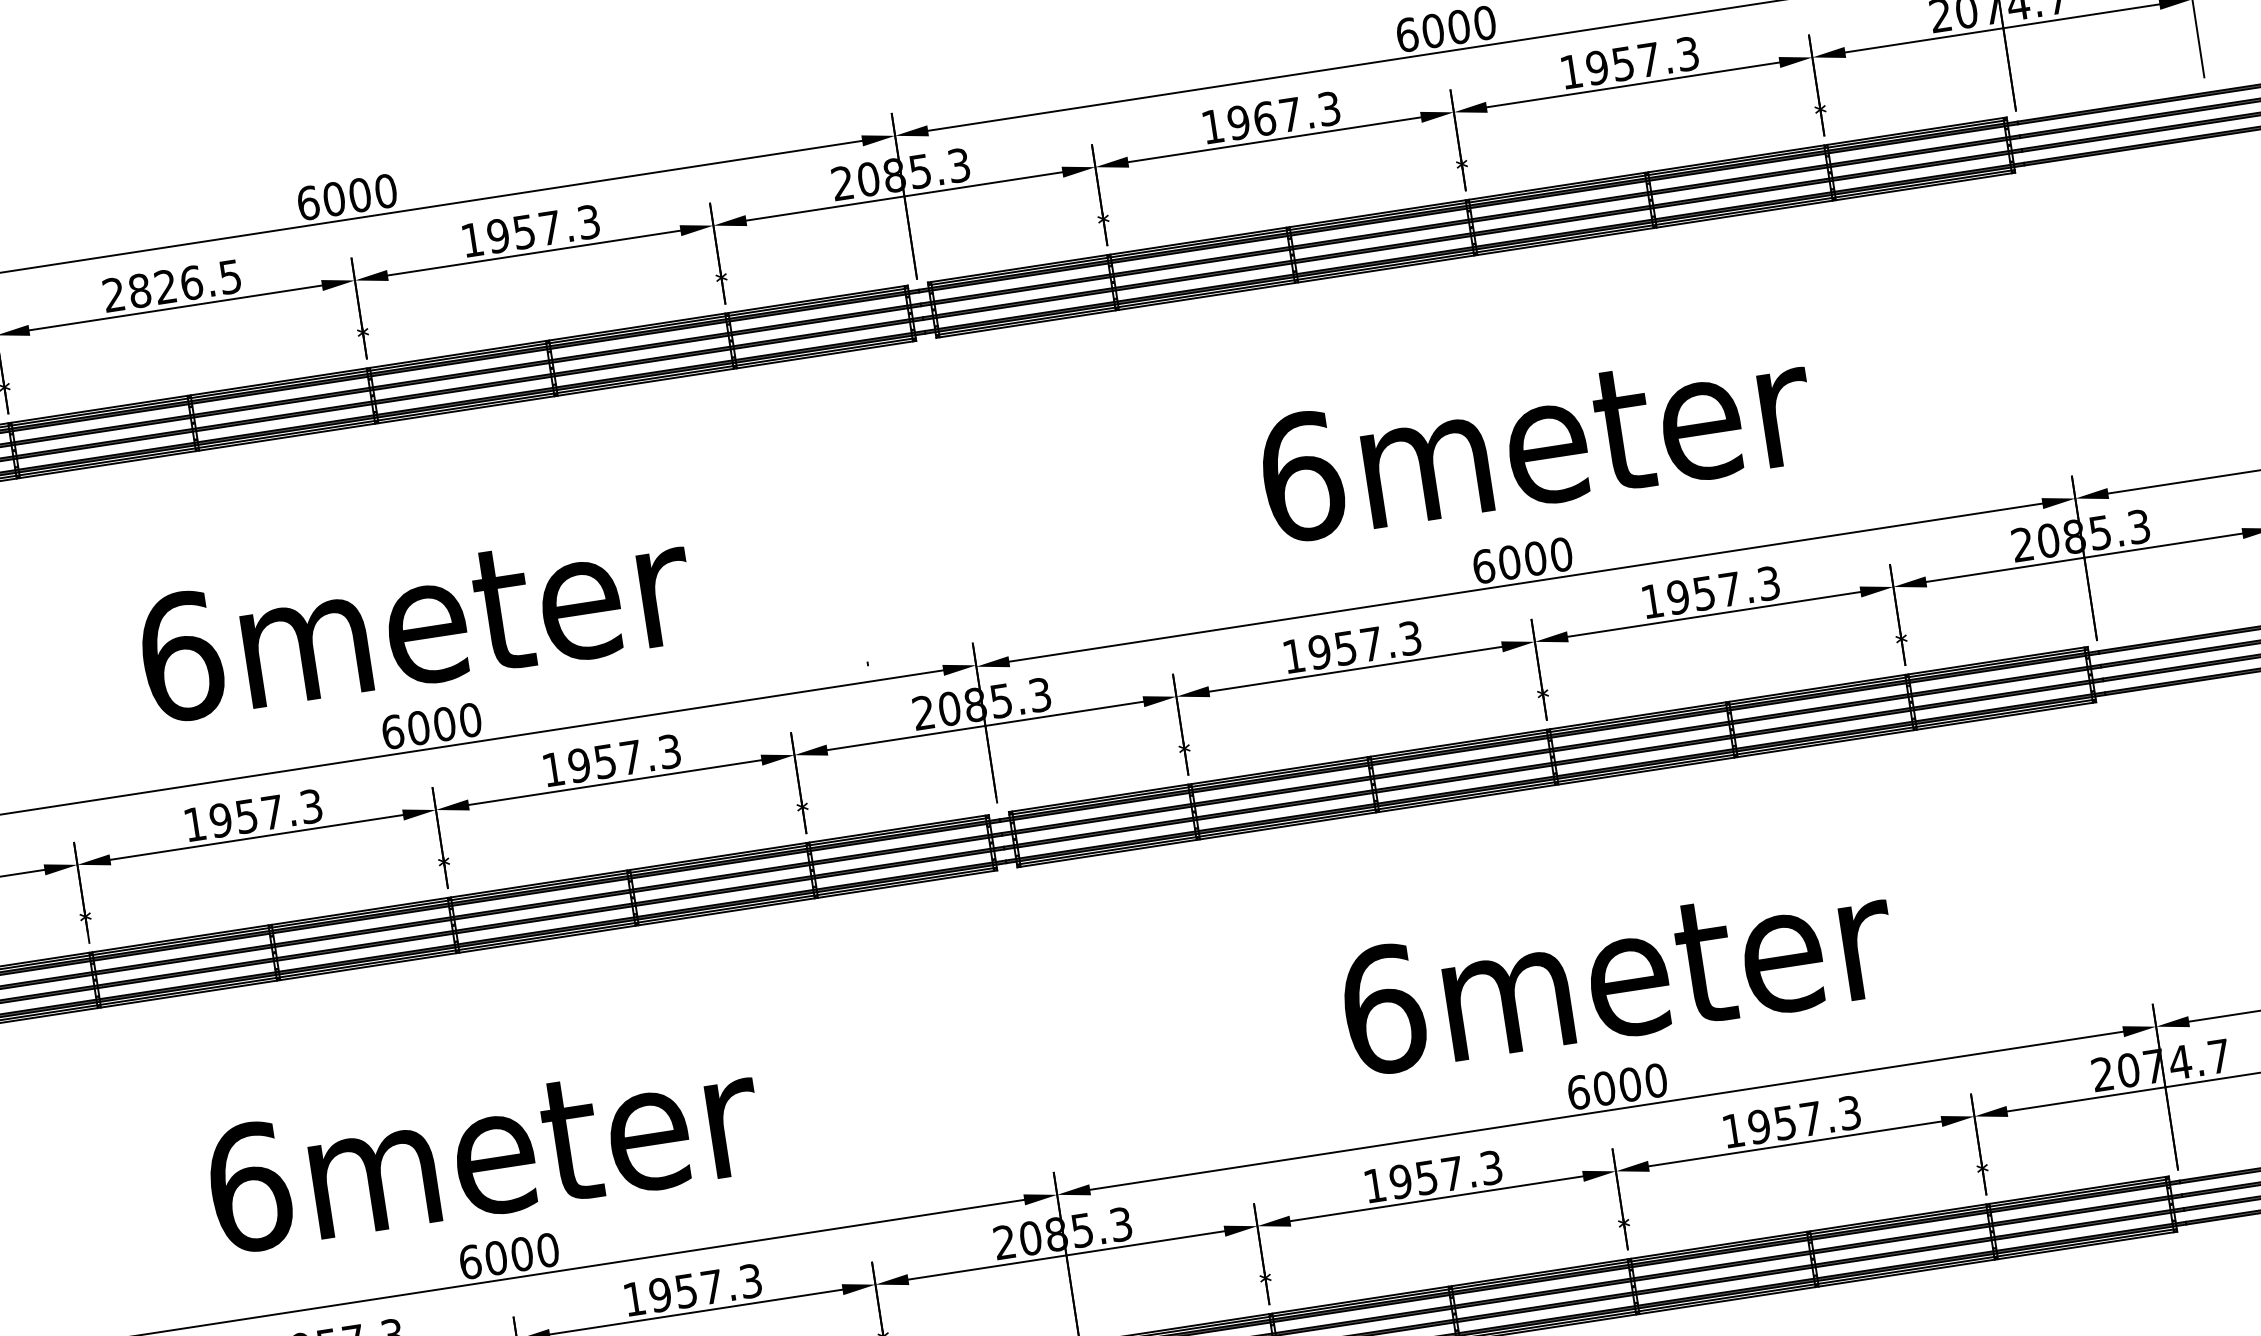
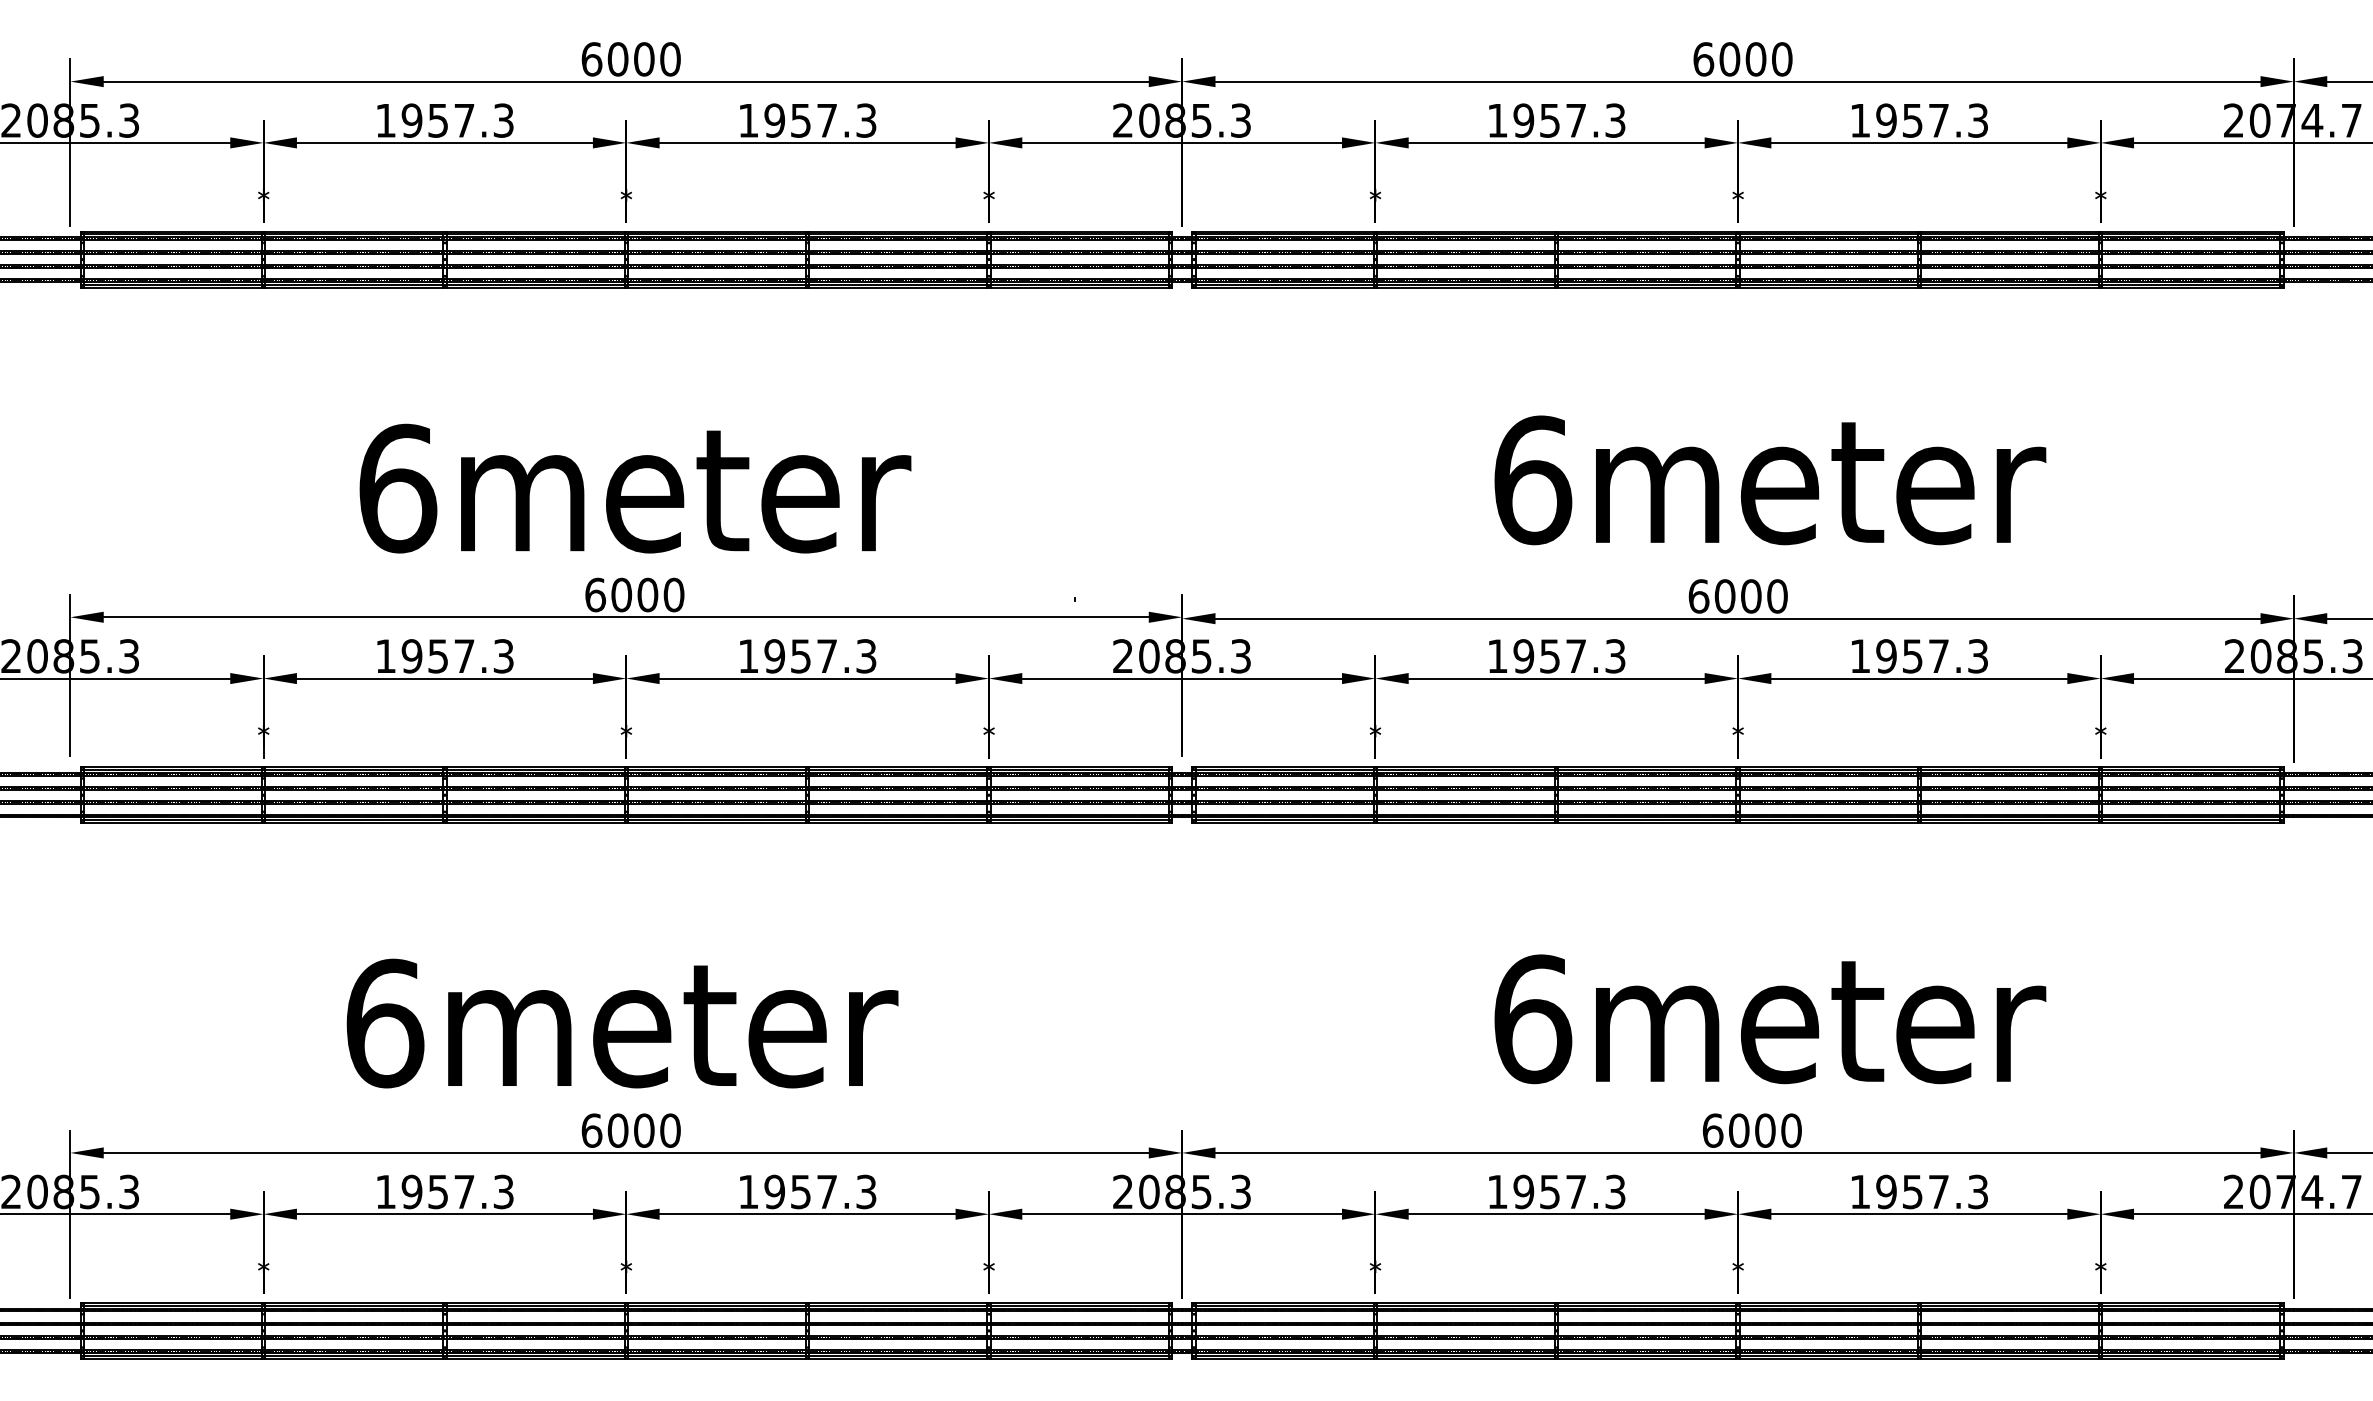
text: (1265, 118) -> (1550, 120), 1967.3 -> 1957.3
text: (171, 285) -> (444, 120), 2826.5 -> 1957.3

